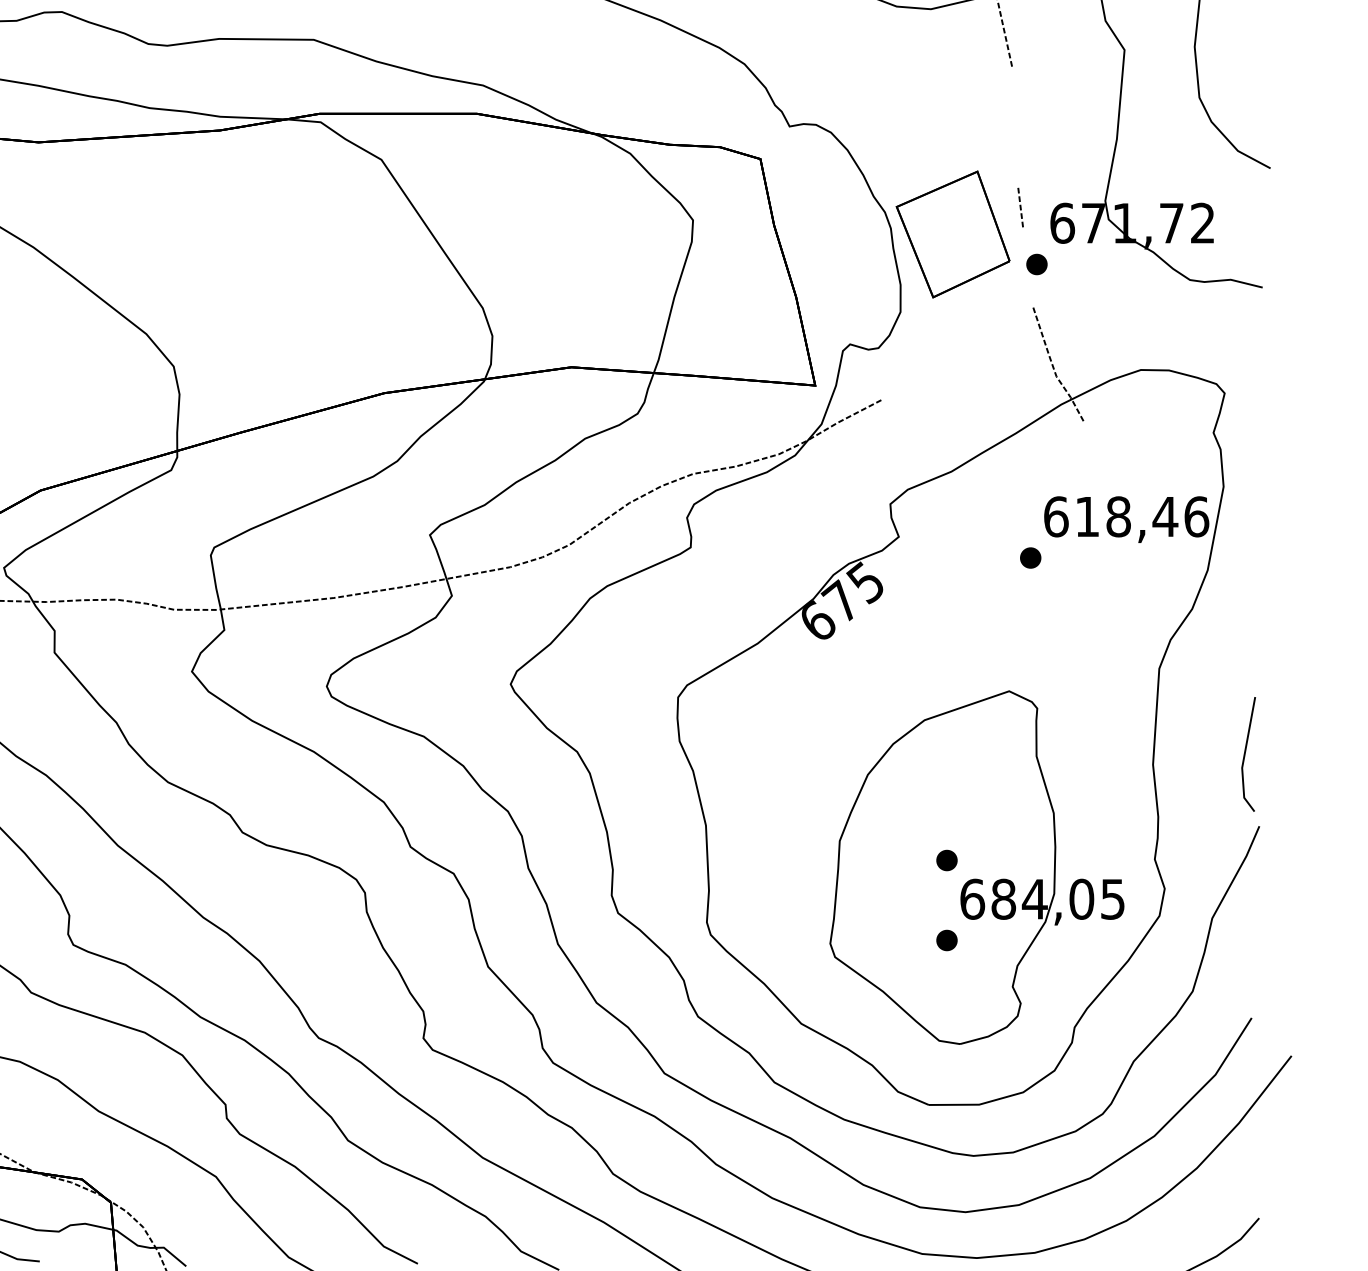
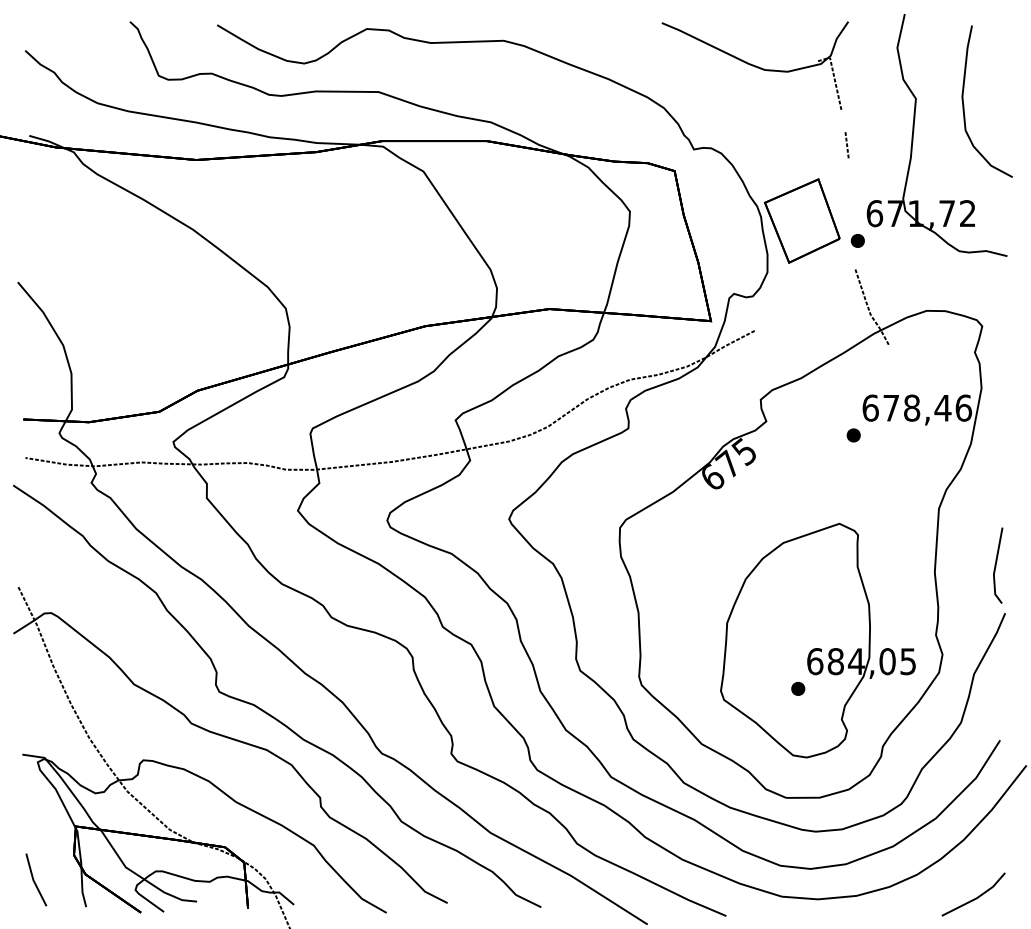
line: (1019, 208) -> (846, 145), moved
text: (1086, 517) -> (890, 408), 618,46 -> 678,46
part: (947, 859) -> (798, 635), removed

